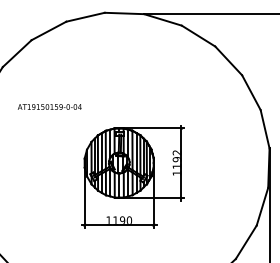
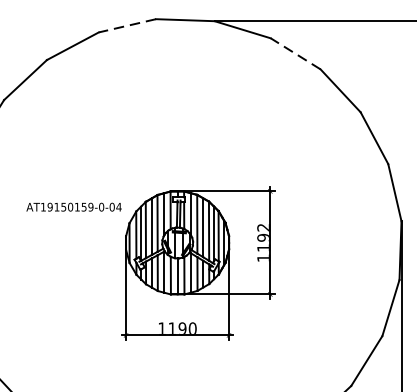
line: (85, 17) -> (127, 26), solid -> dashed
line: (198, 36) -> (295, 54), solid -> dashed
text: (49, 106) -> (73, 206), moved

